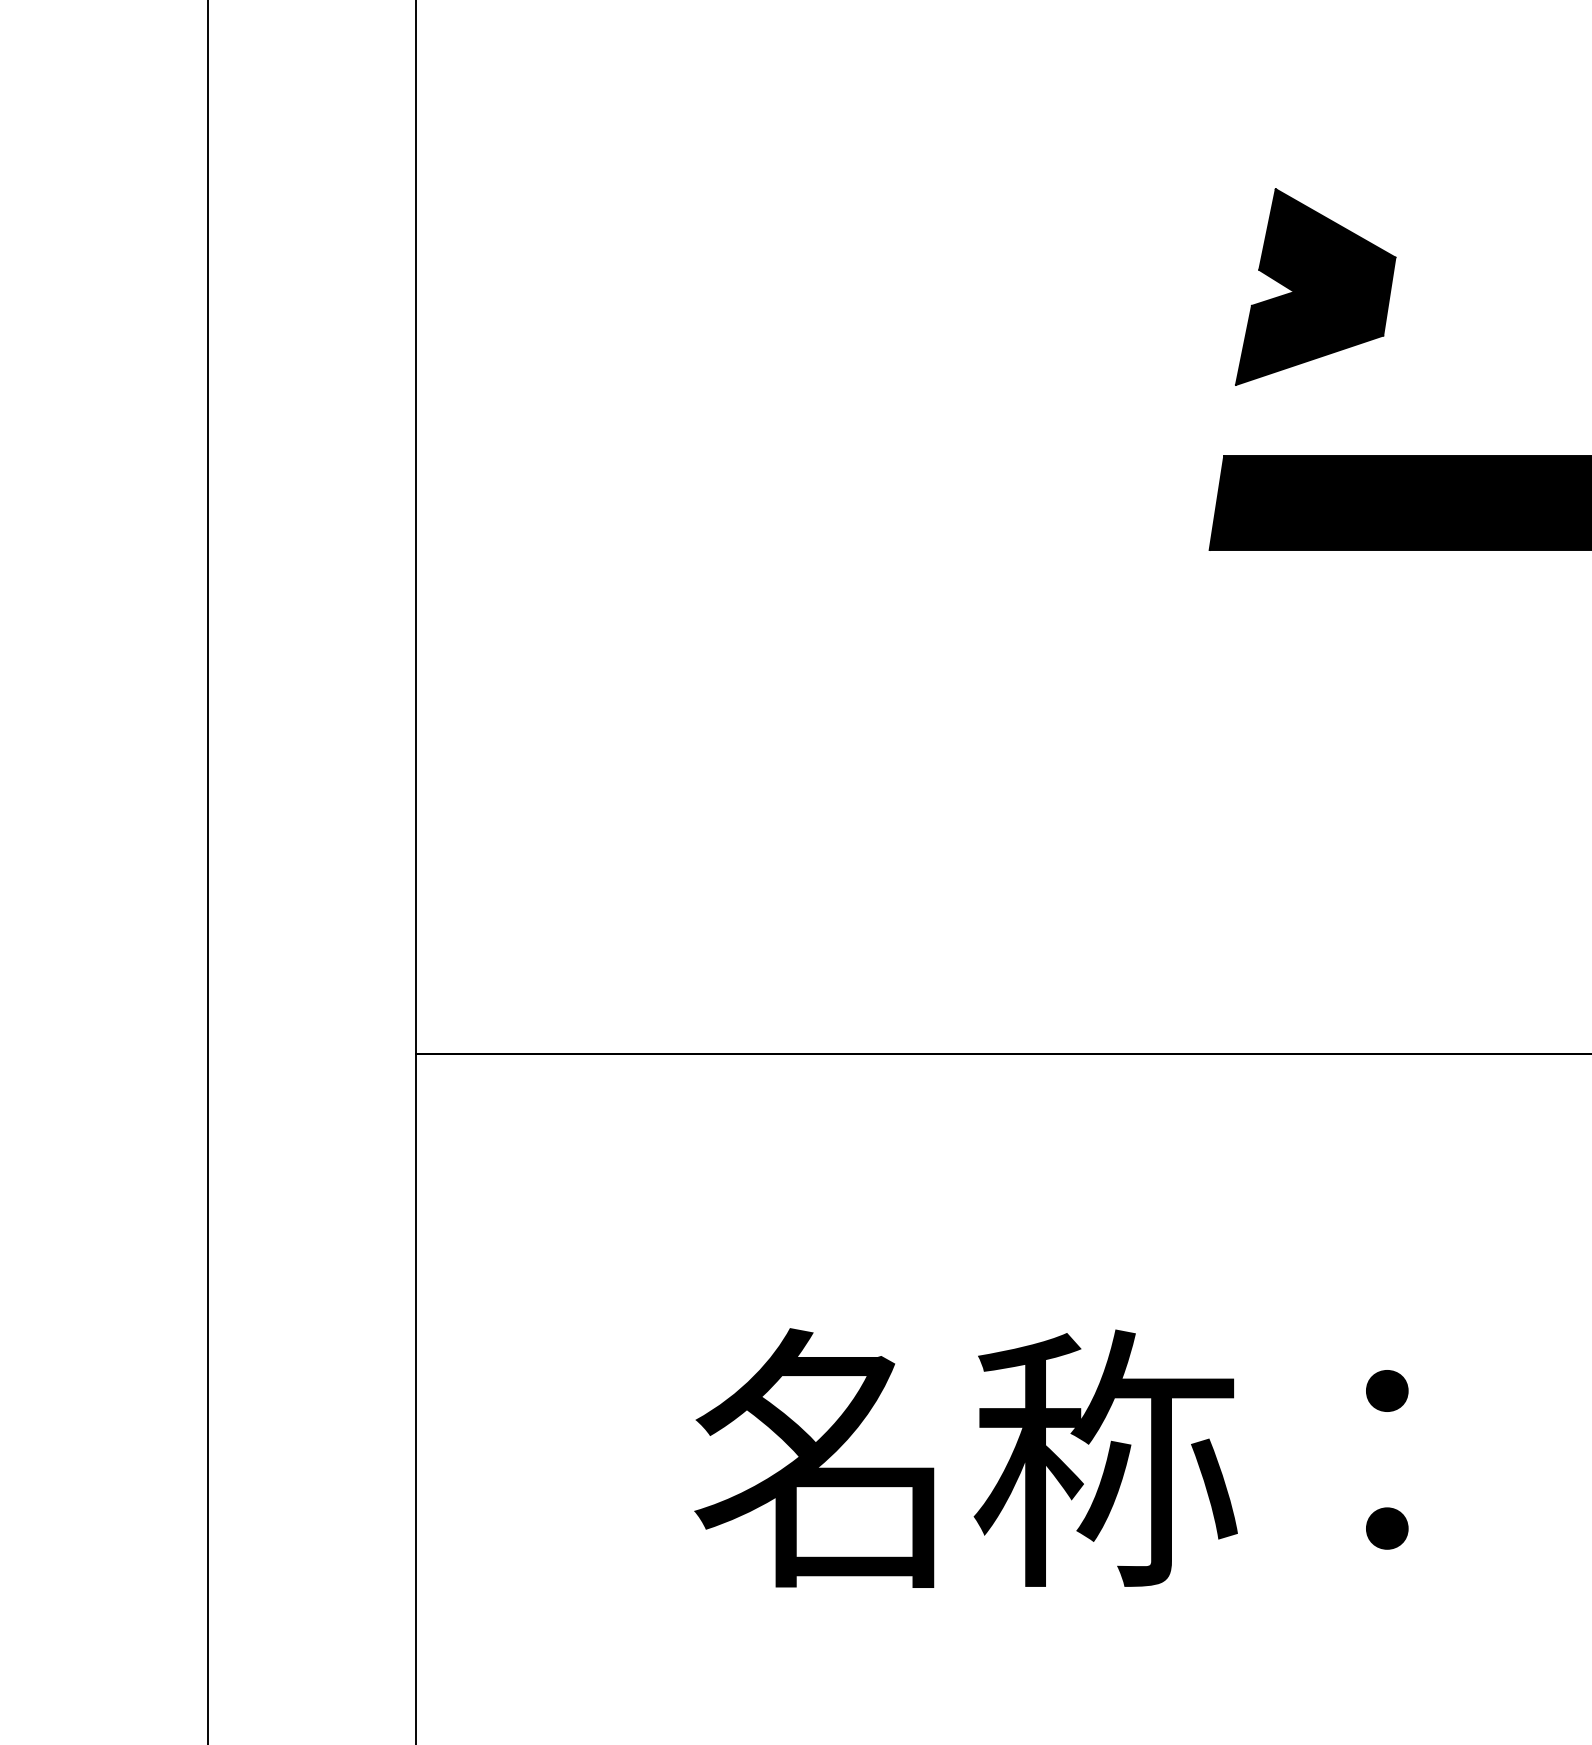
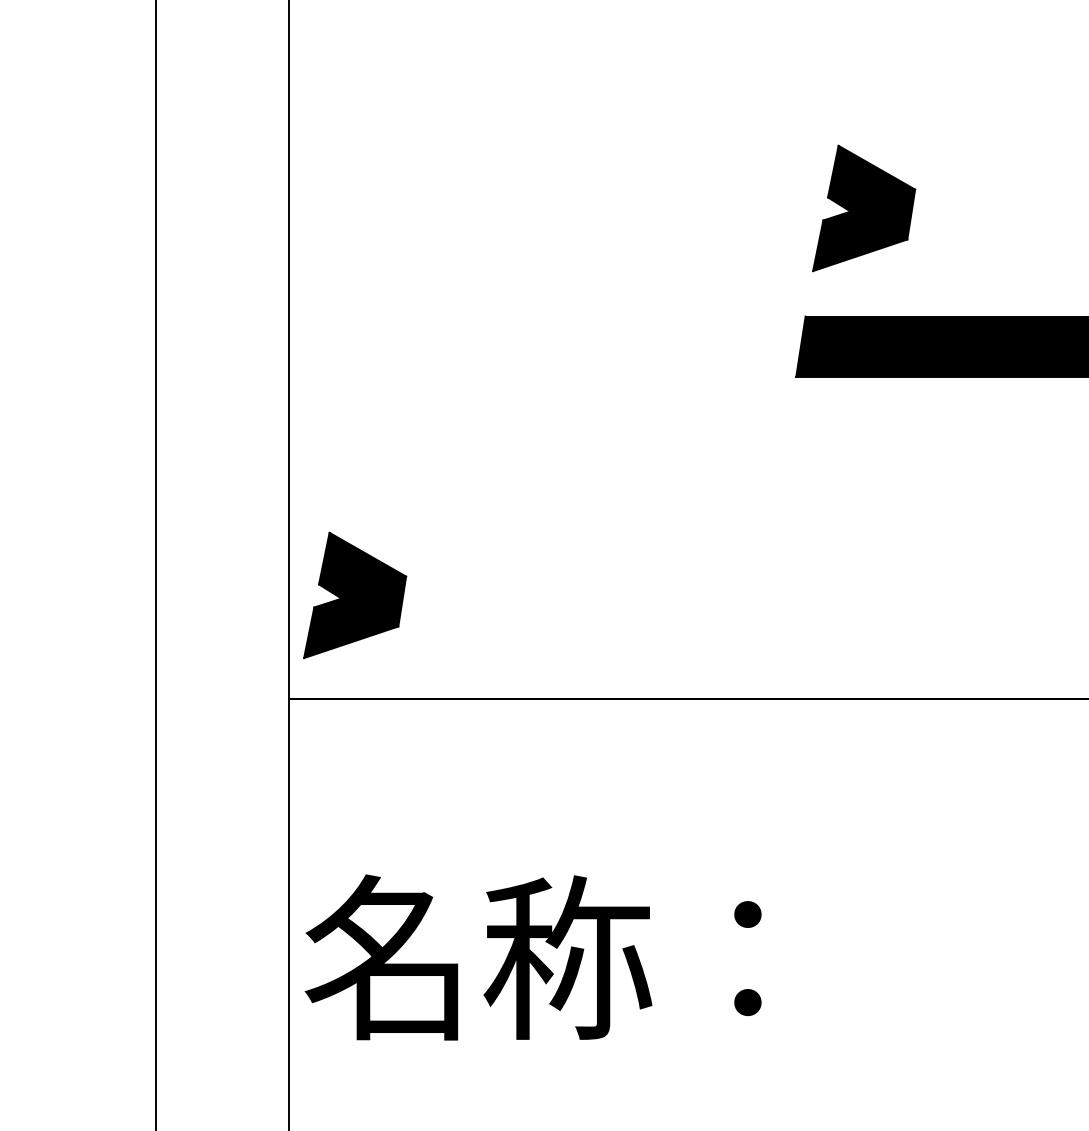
part: (520, 890) -> (355, 594), added
text: (1050, 1458) -> (532, 957), moved

